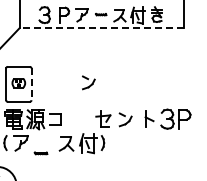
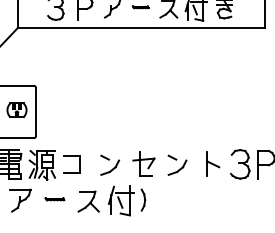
line: (101, 28) -> (141, 28), dashed -> solid
part: (88, 82) -> (109, 164), moved
line: (31, 84) -> (36, 112), dashed -> solid
part: (40, 153) -> (54, 199), moved

